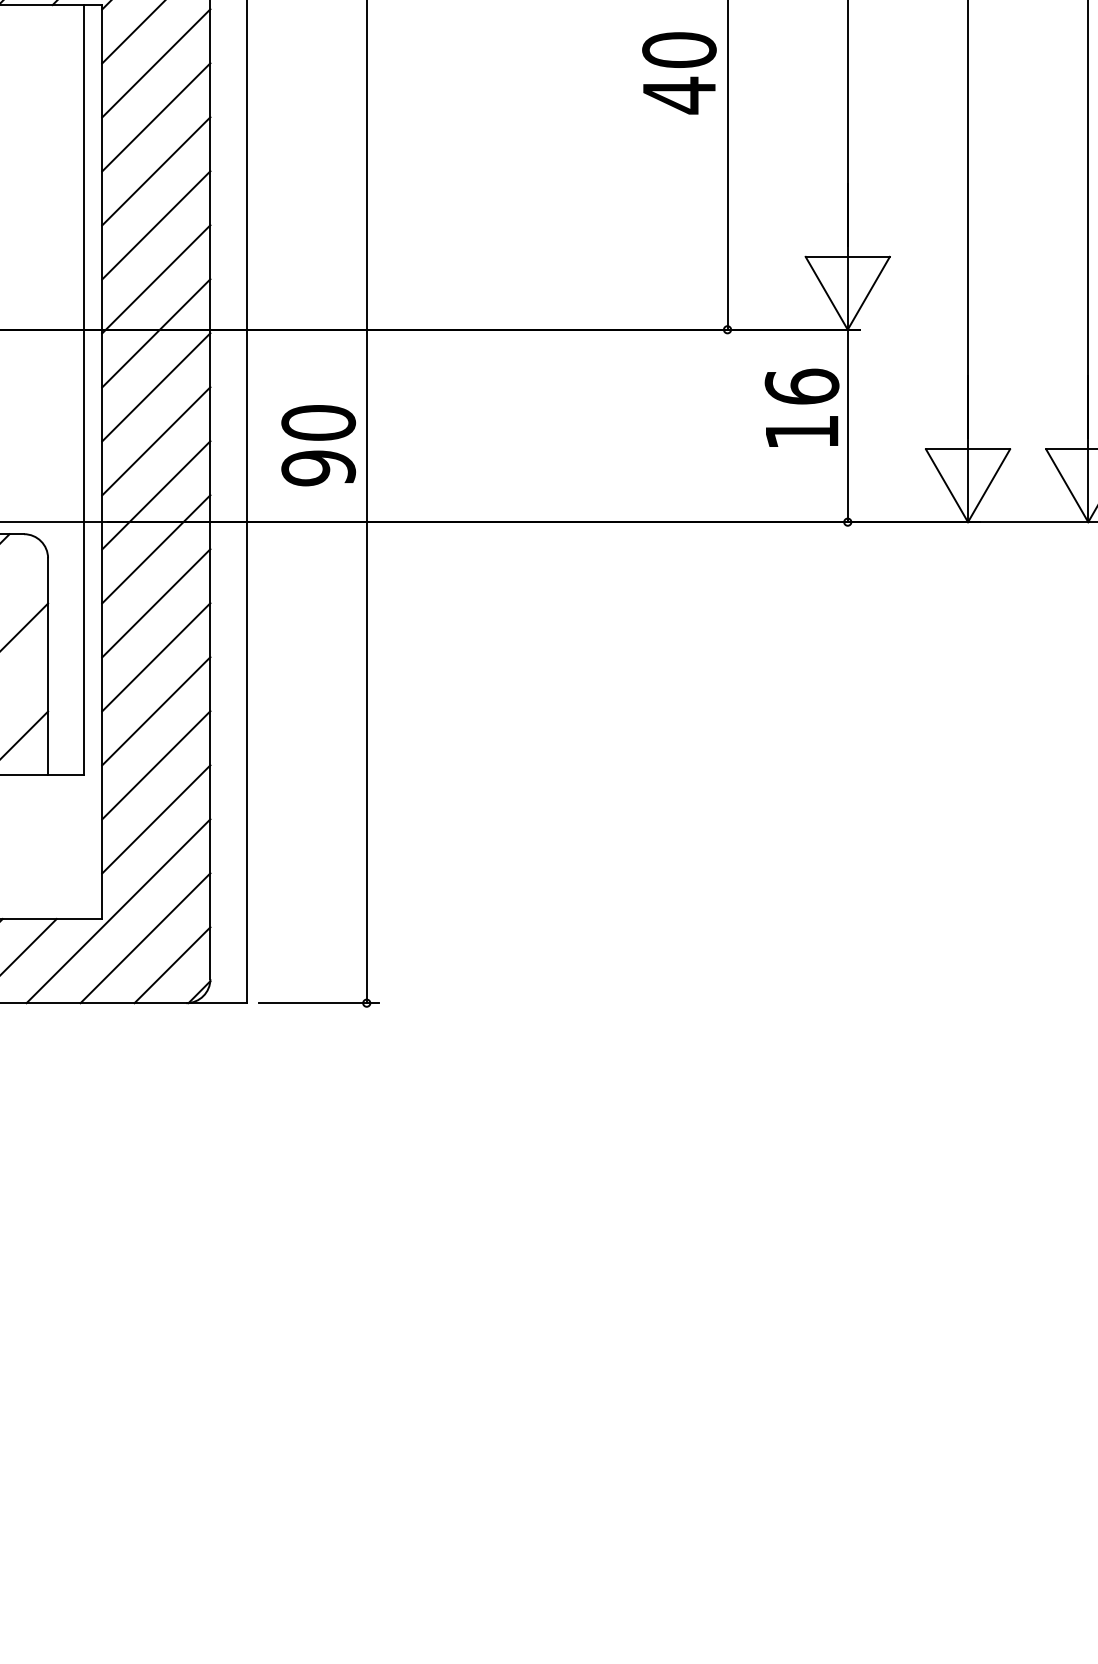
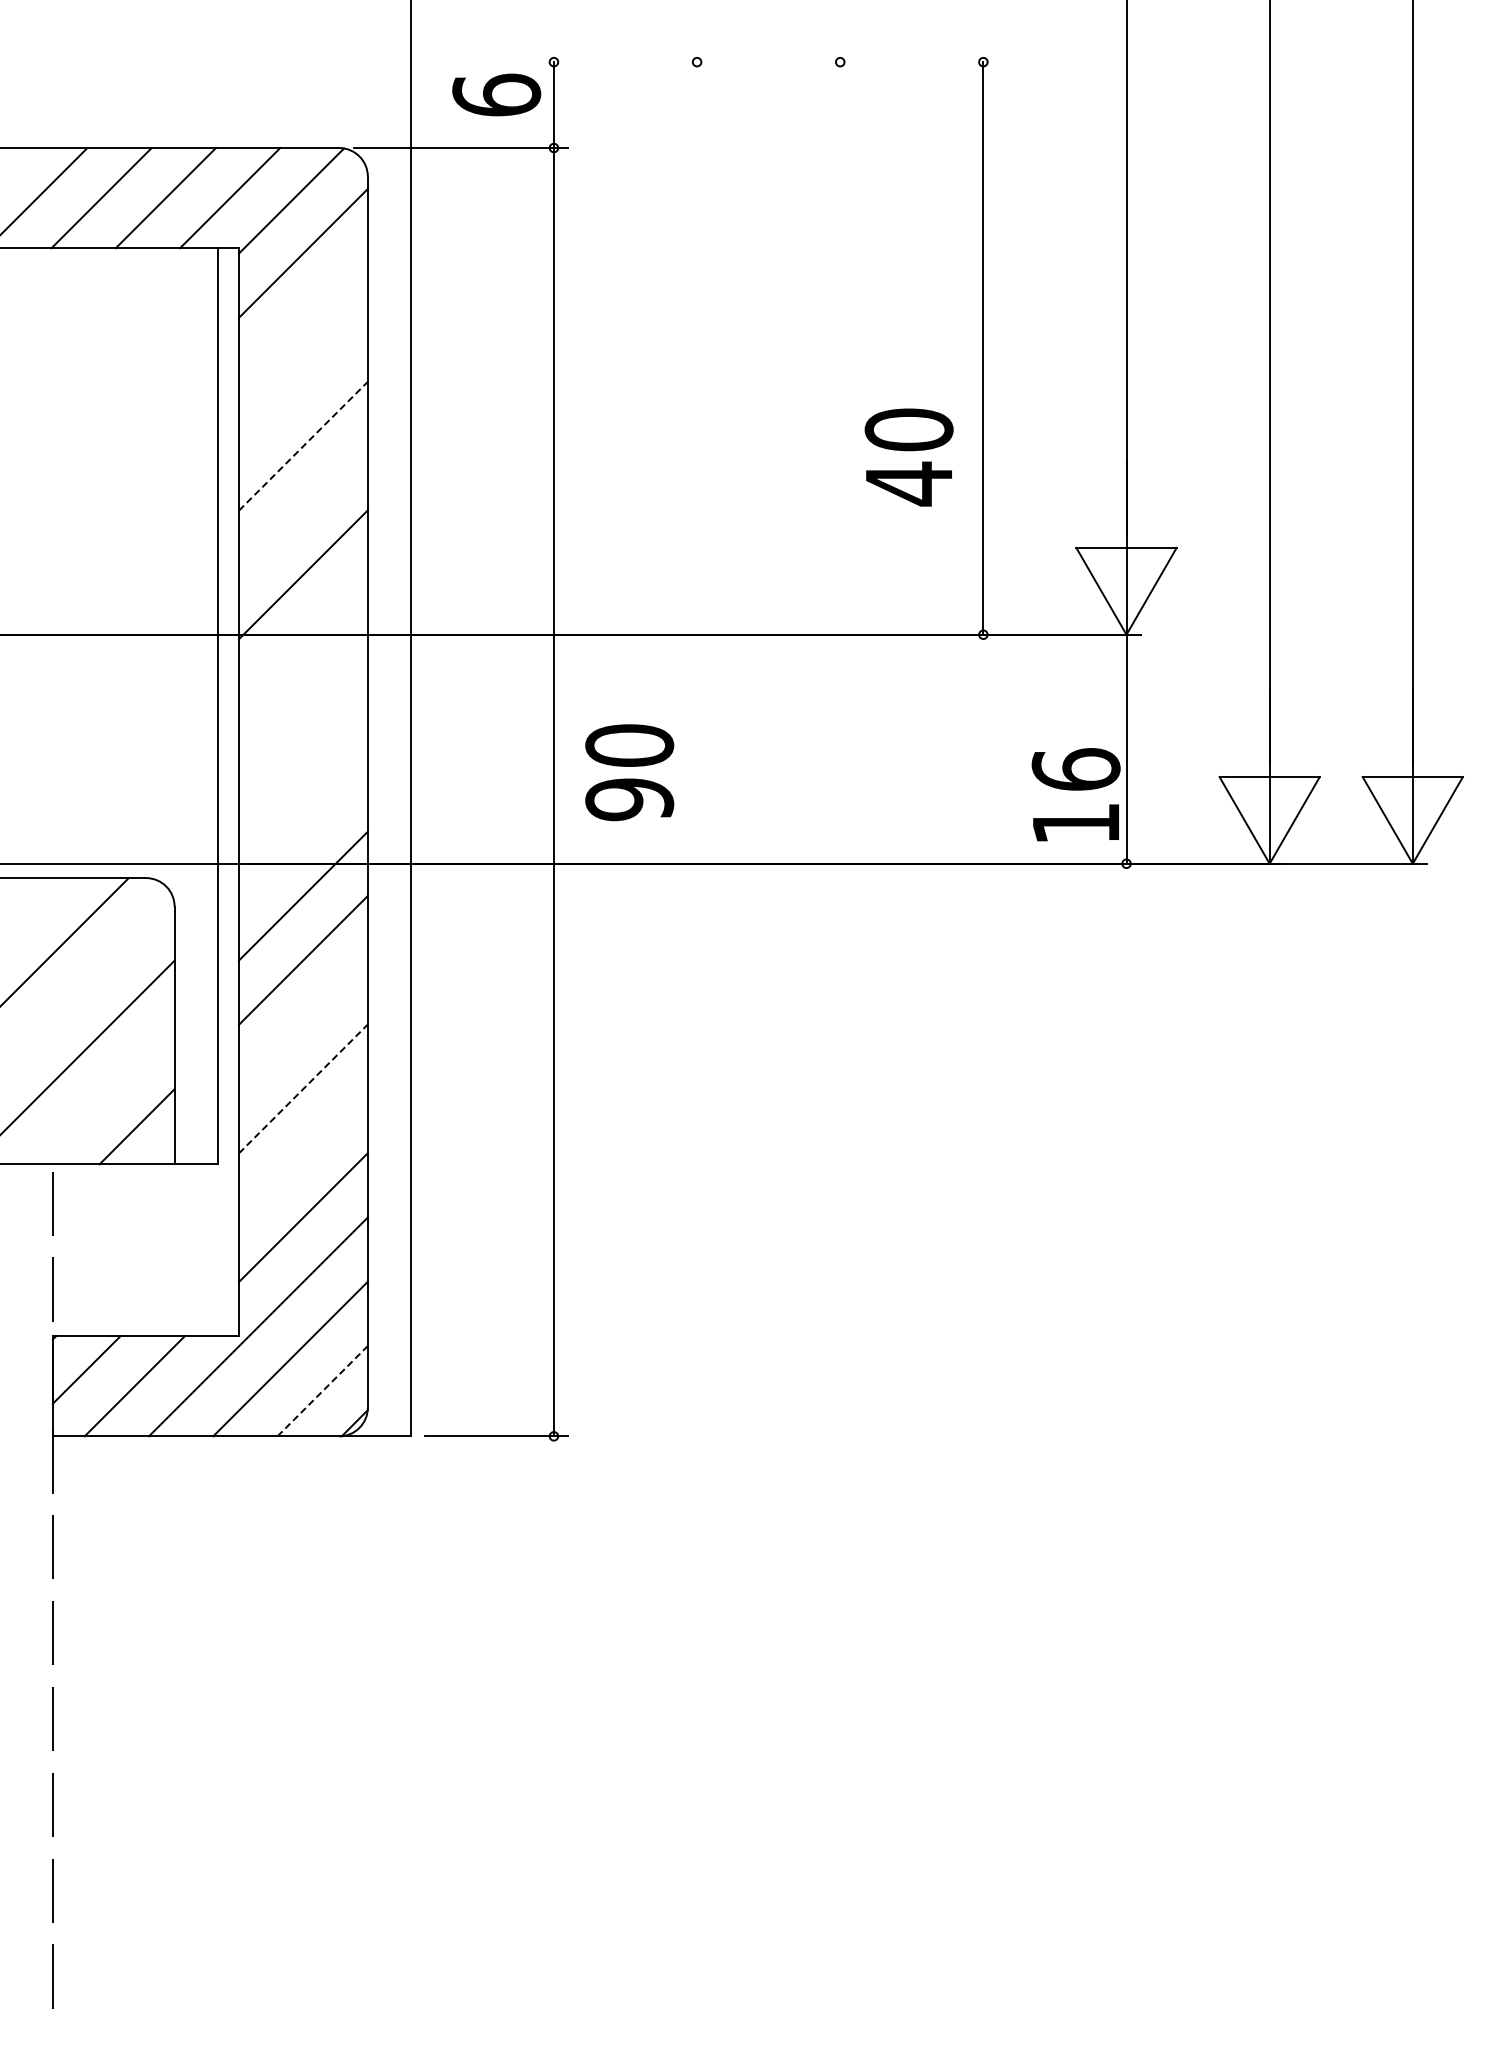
line: (156, 63) -> (303, 317), removed
text: (678, 73) -> (908, 457), moved
line: (156, 117) -> (303, 381), removed
line: (156, 170) -> (303, 445), solid -> dashed
line: (156, 225) -> (303, 510), removed
line: (156, 332) -> (303, 638), removed
line: (156, 386) -> (303, 702), removed
text: (801, 407) -> (1075, 794), moved
line: (156, 441) -> (303, 767), removed
text: (318, 445) -> (629, 772), moved
line: (156, 495) -> (303, 831), removed
line: (156, 657) -> (303, 1024), removed
line: (156, 710) -> (303, 1088), solid -> dashed
line: (156, 764) -> (303, 1152), removed
line: (172, 965) -> (322, 1391), solid -> dashed

